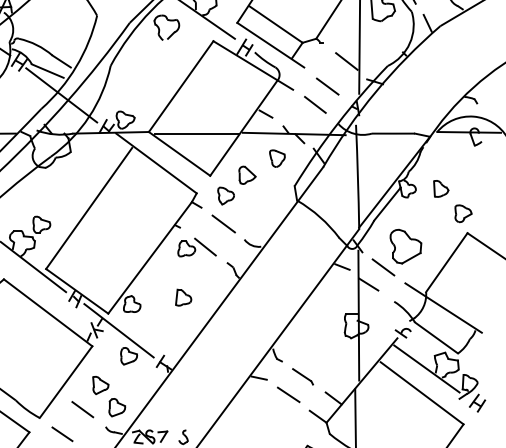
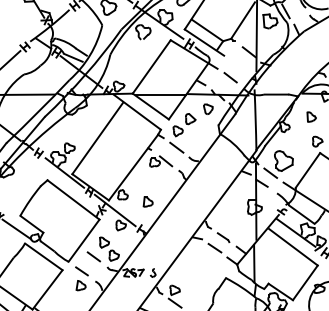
line: (327, 85) -> (237, 66), removed
part: (440, 187) -> (311, 116), moved
part: (182, 296) -> (147, 201), moved

